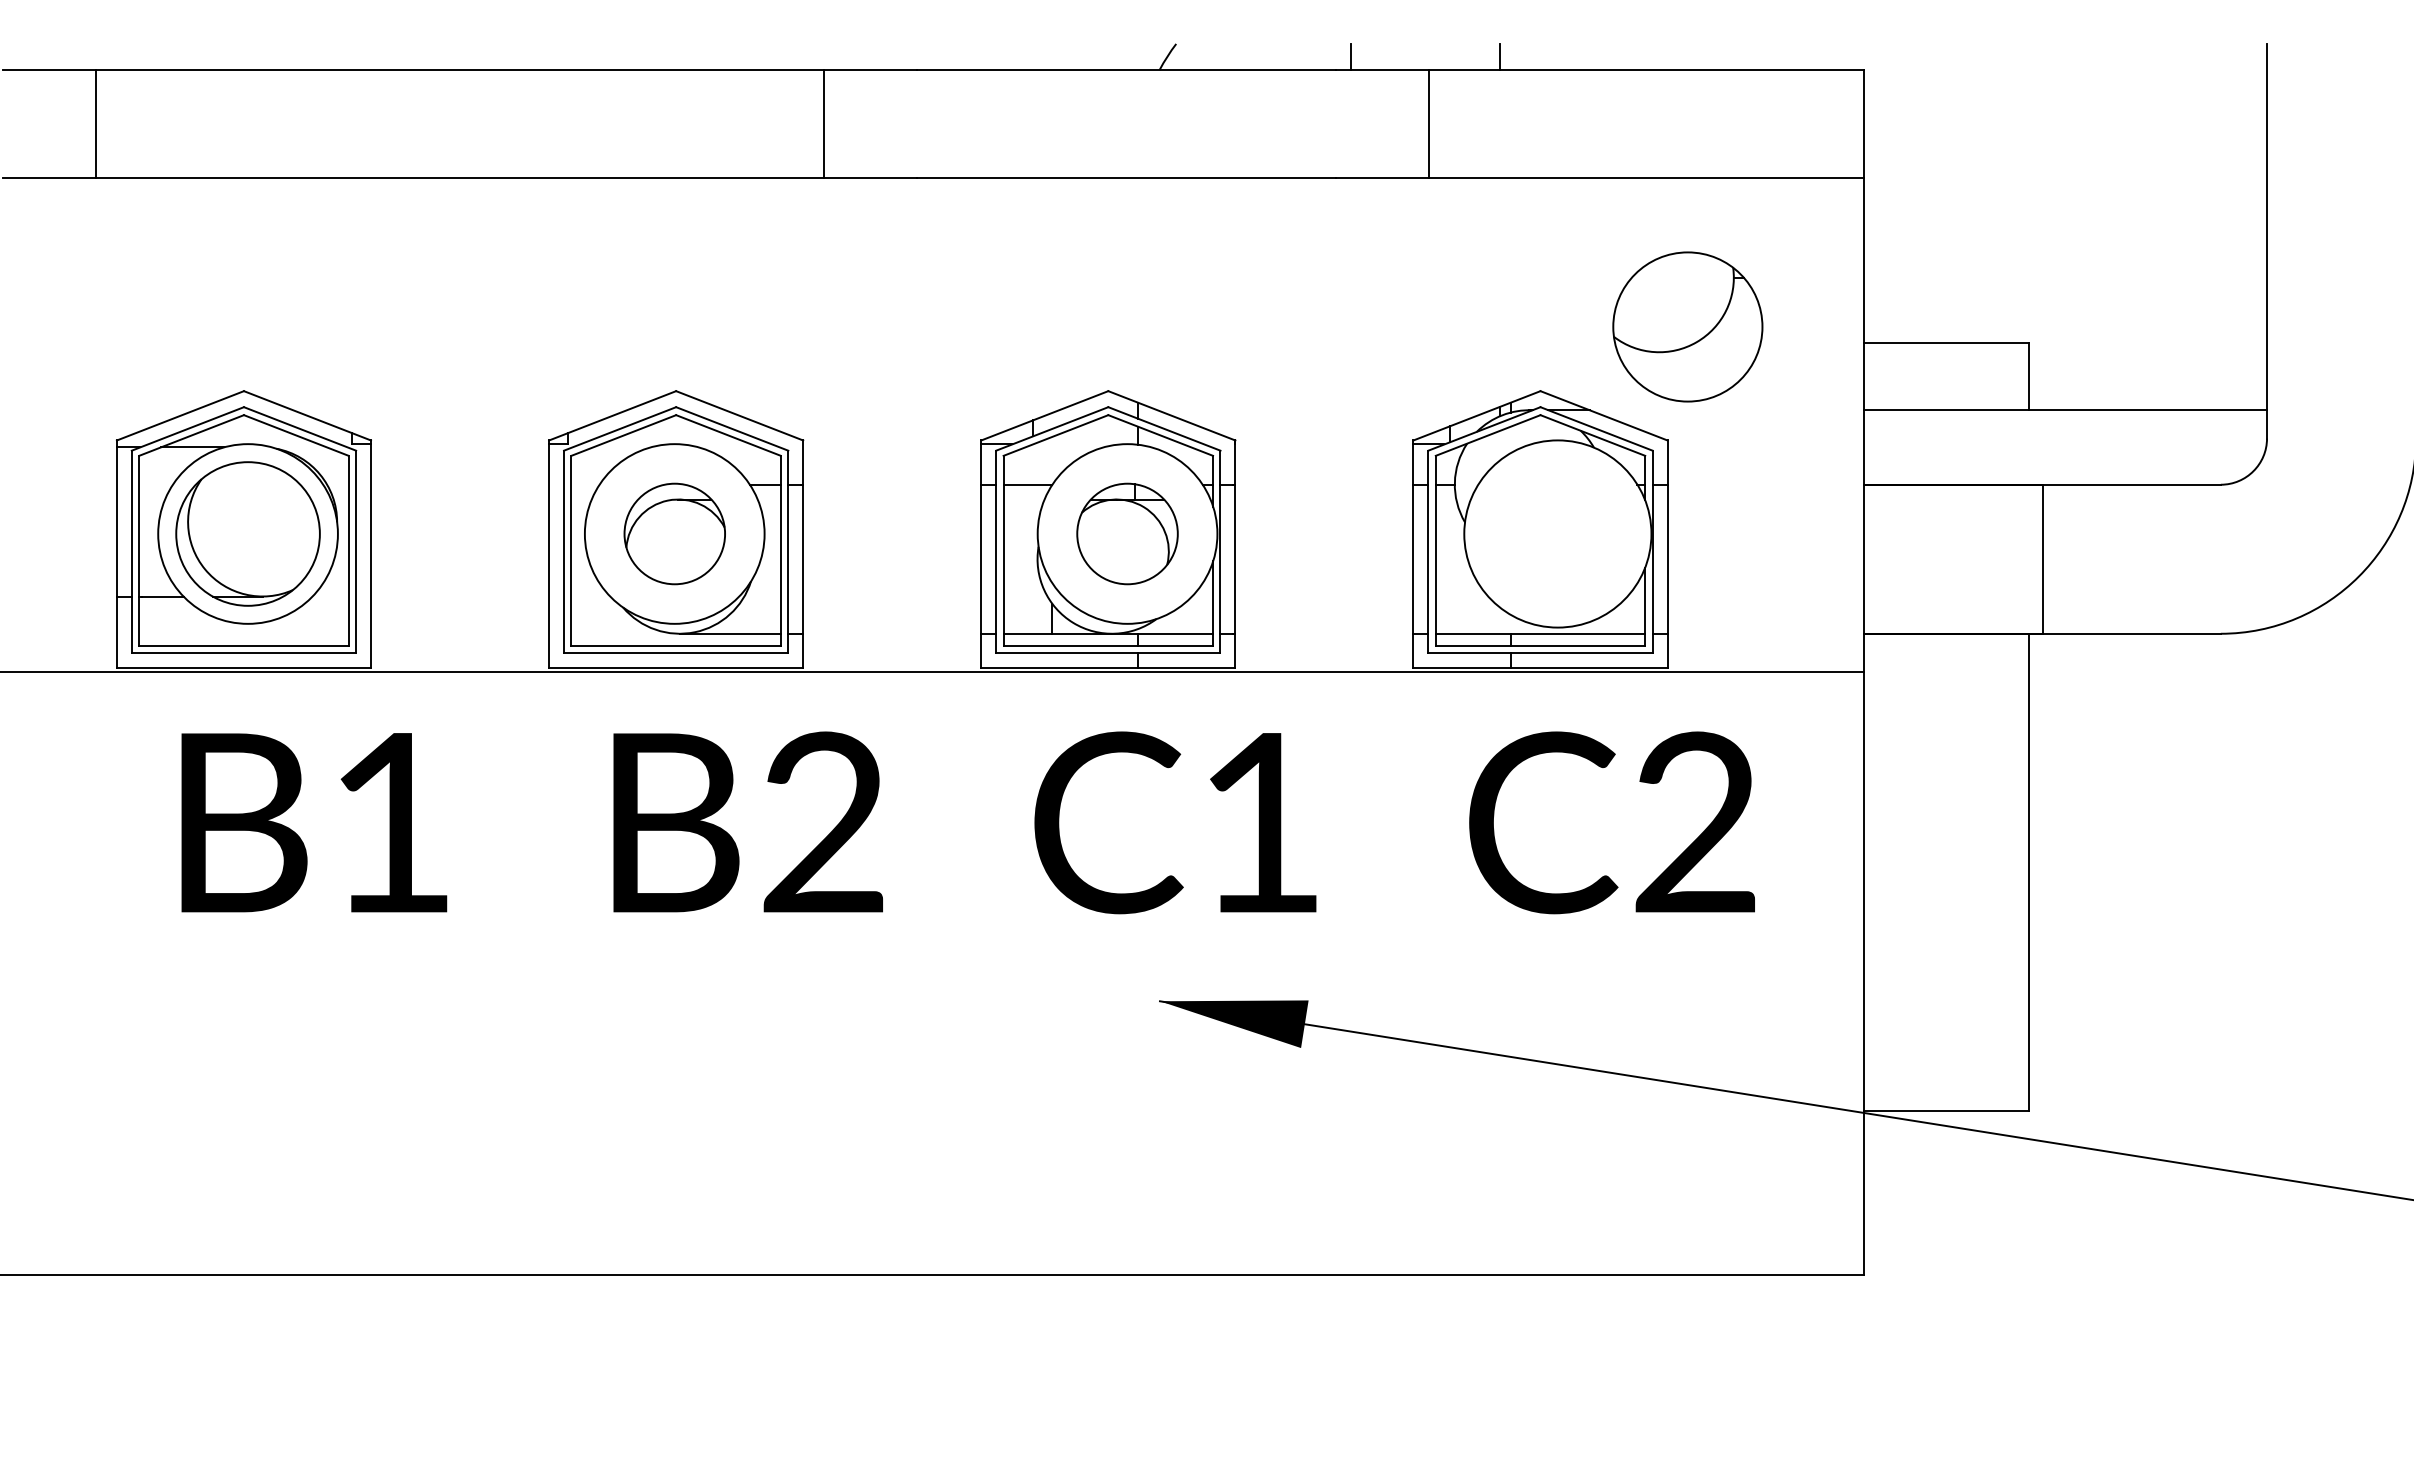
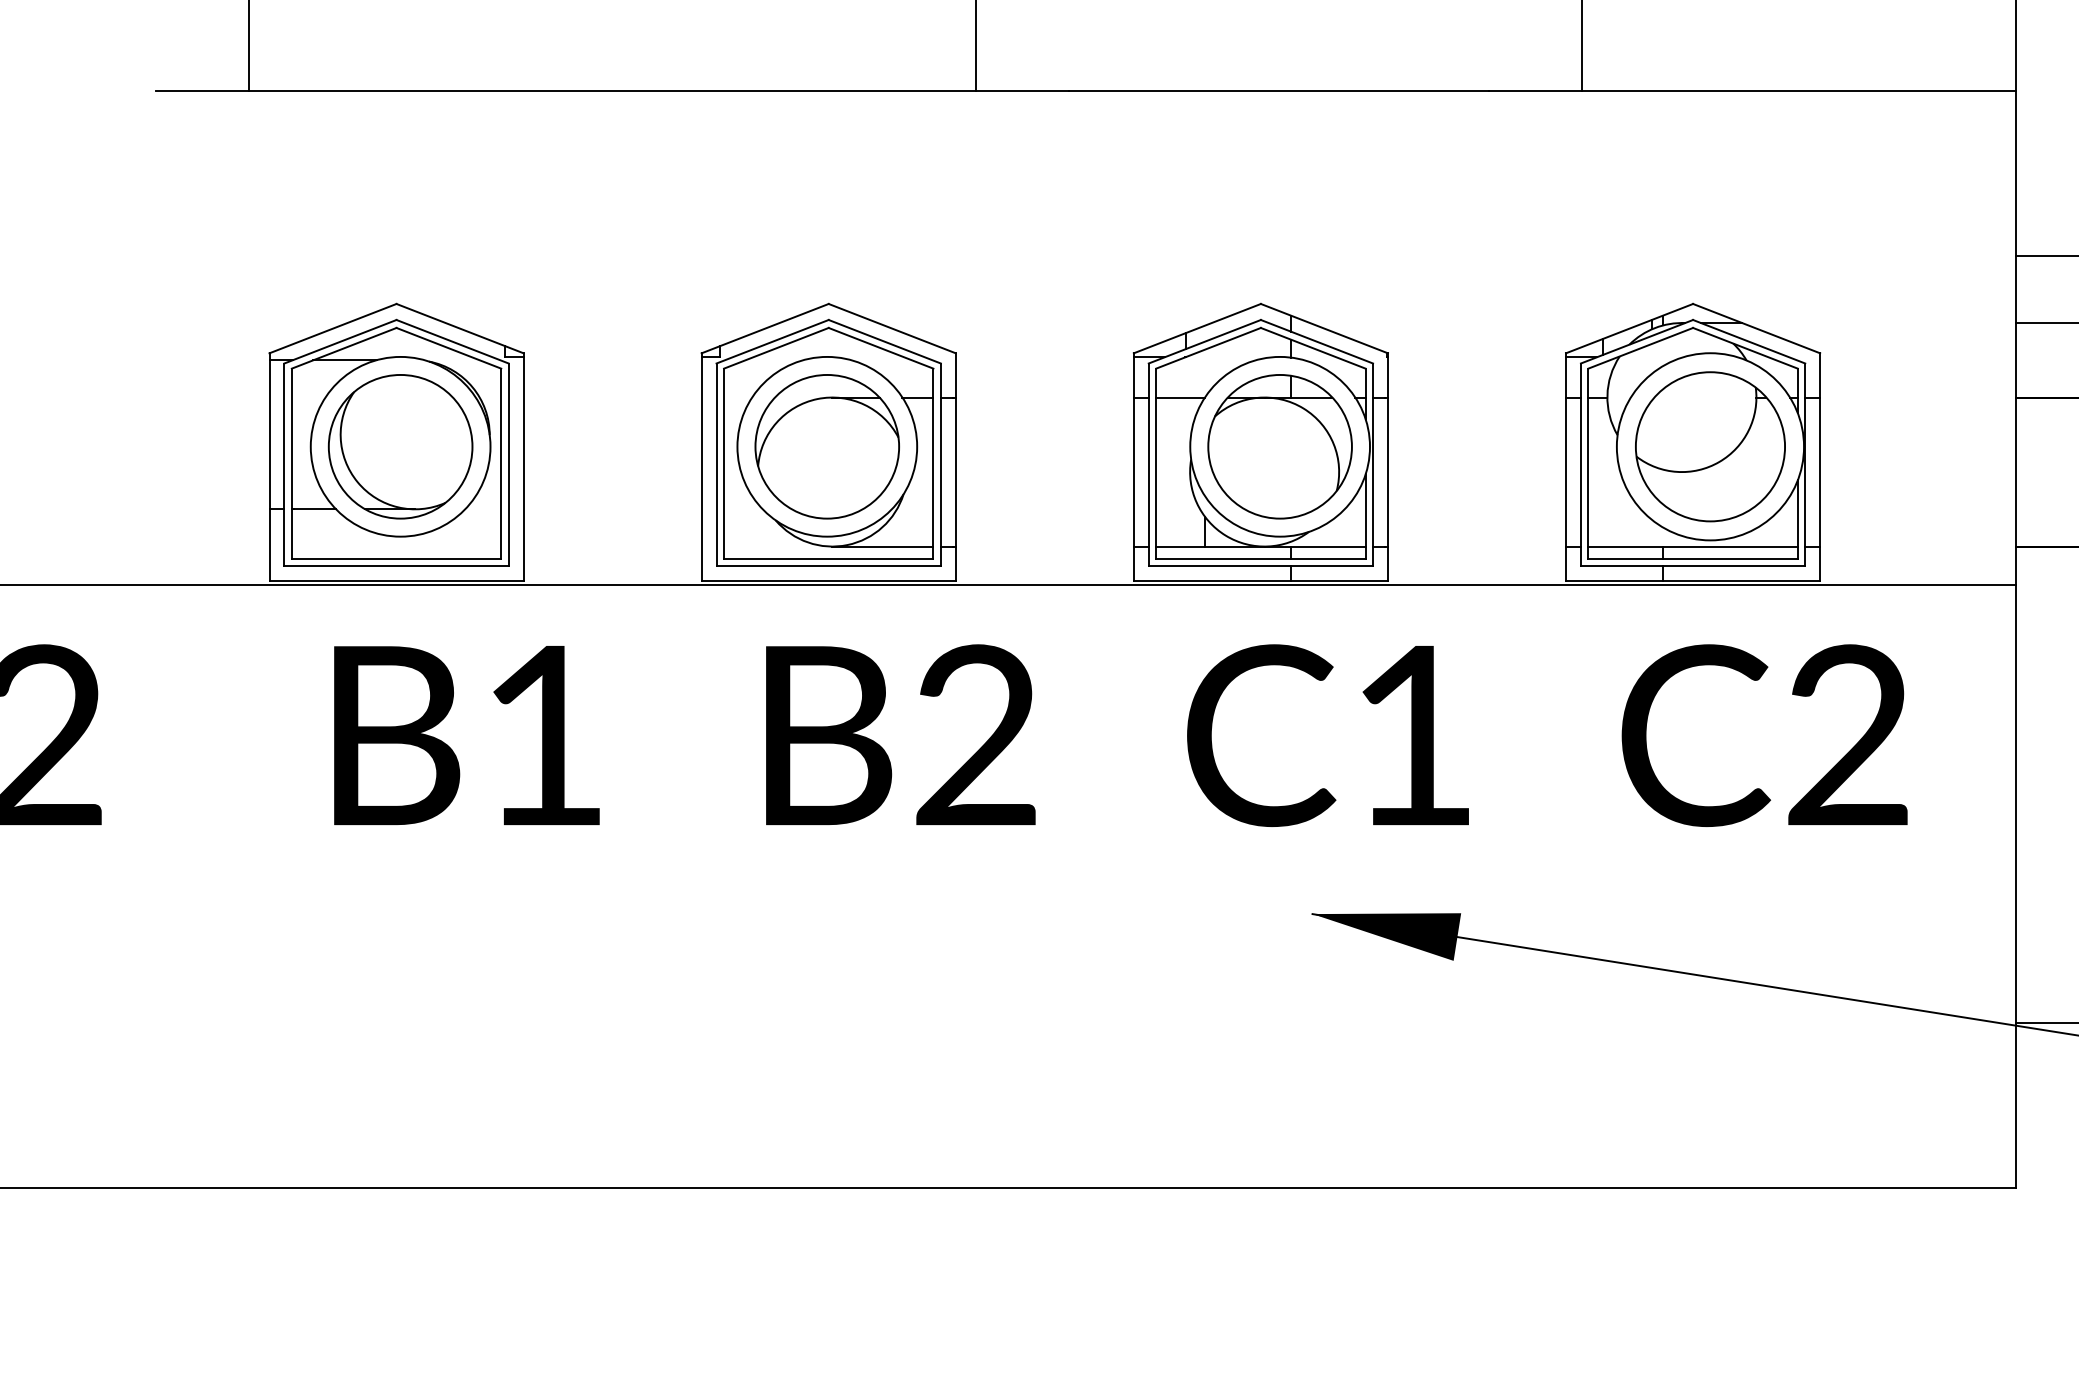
part: (1687, 326) -> (1710, 446), moved
part: (674, 533) -> (827, 446), size x1.43
part: (1127, 533) -> (1280, 446), size x1.43

